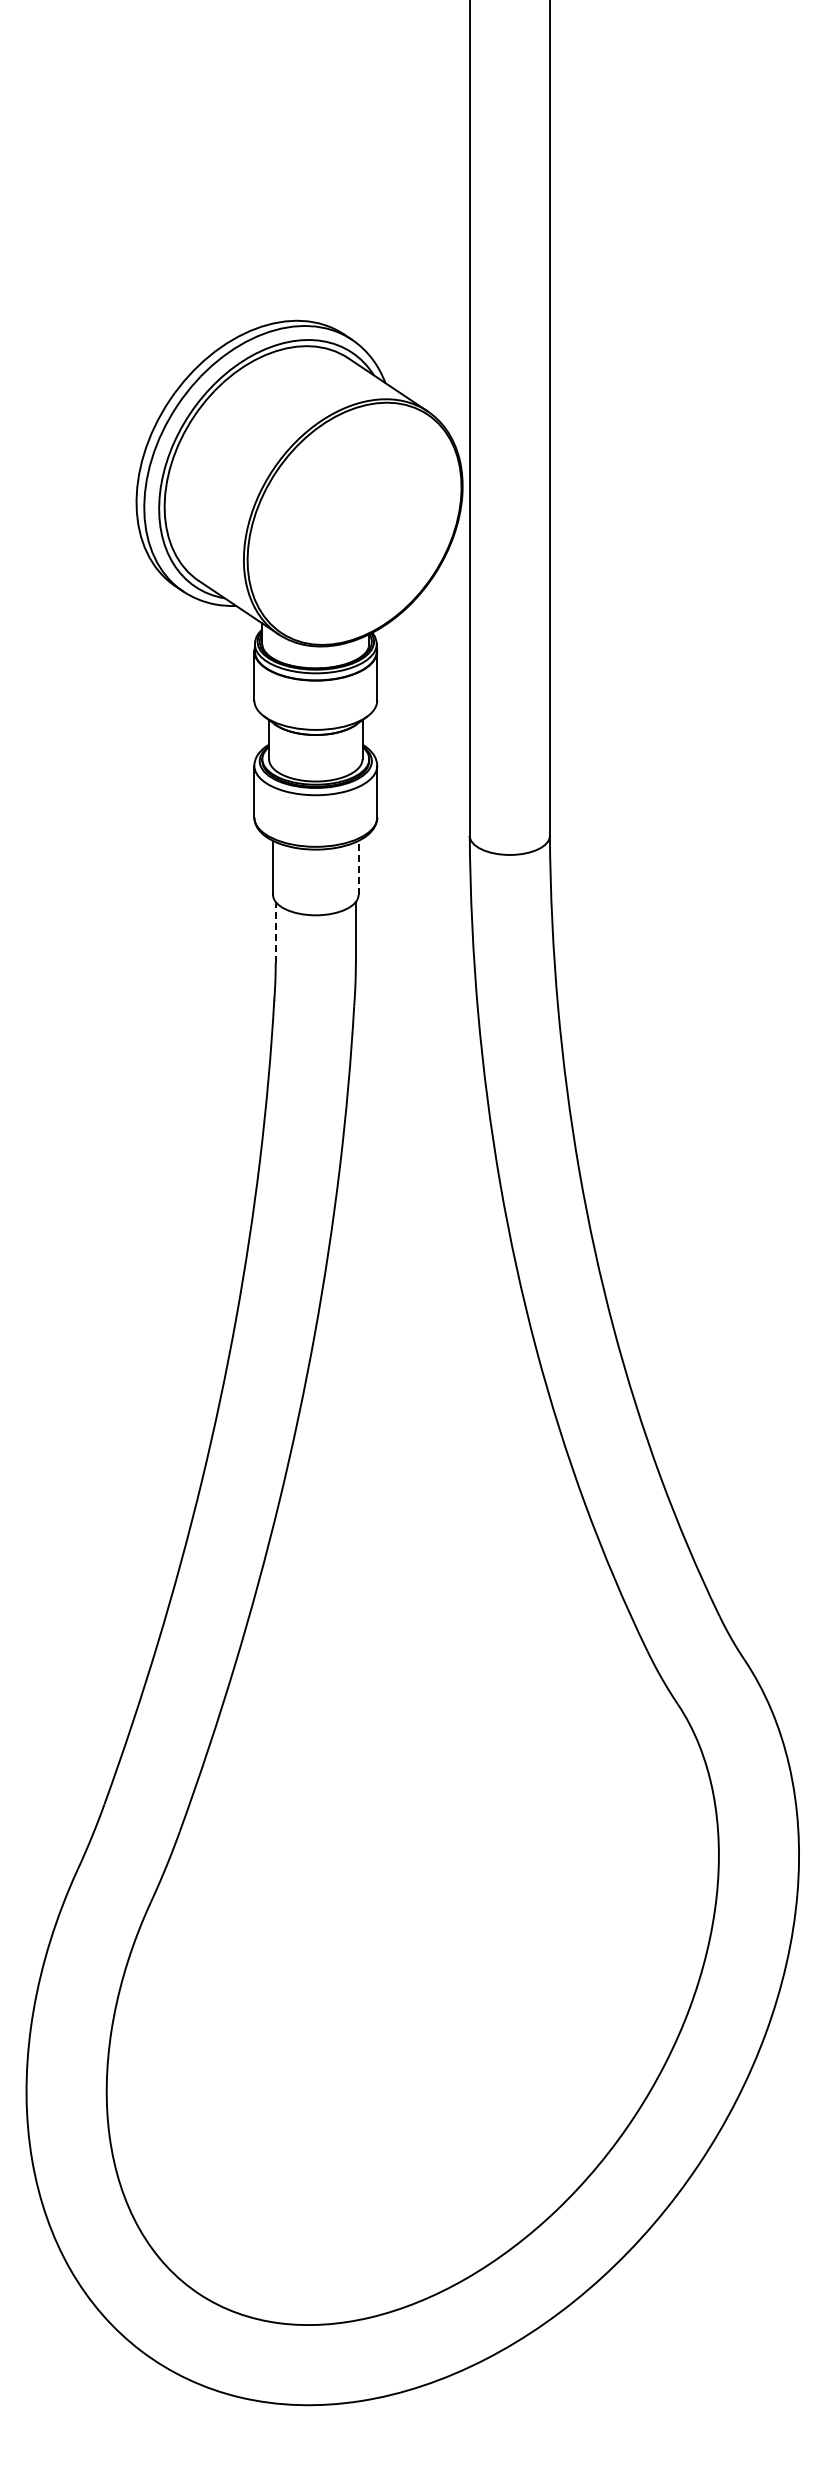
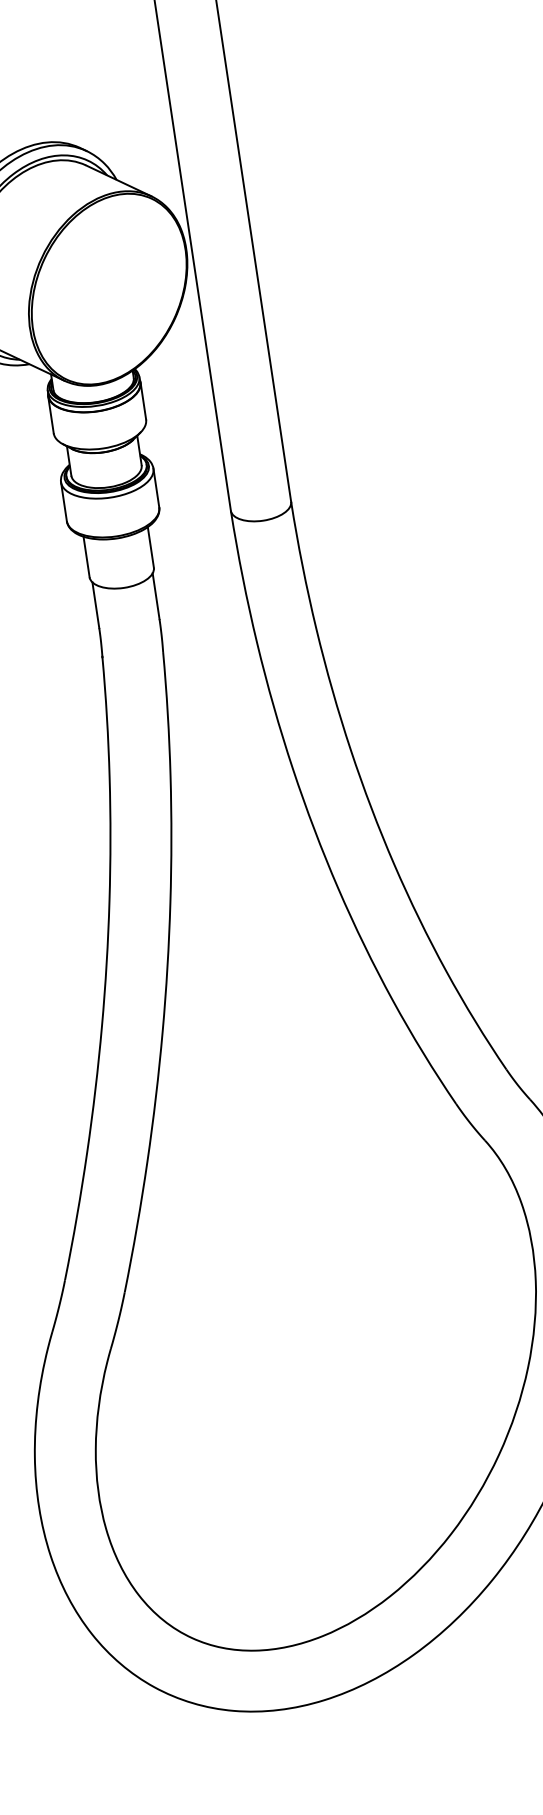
line: (358, 867) -> (150, 547), dashed -> solid
line: (275, 931) -> (95, 604), dashed -> solid

